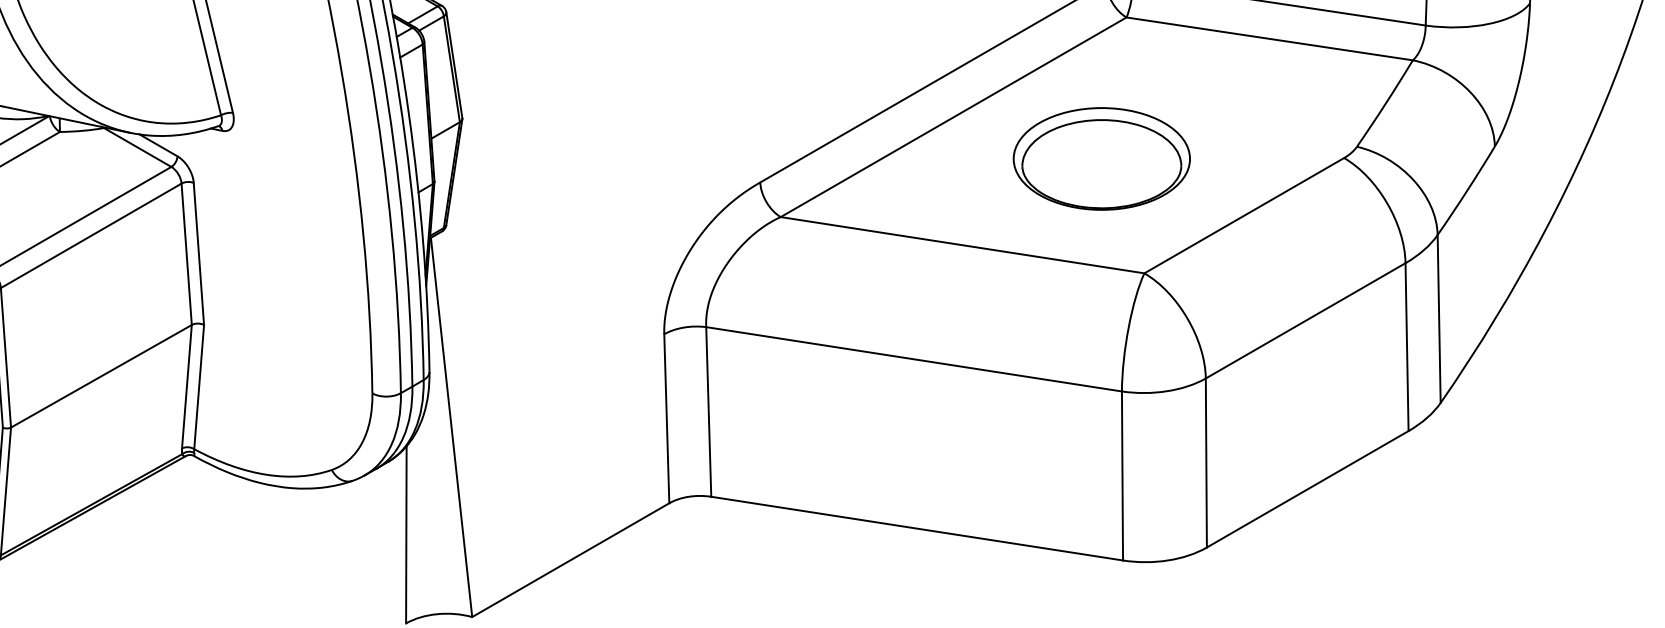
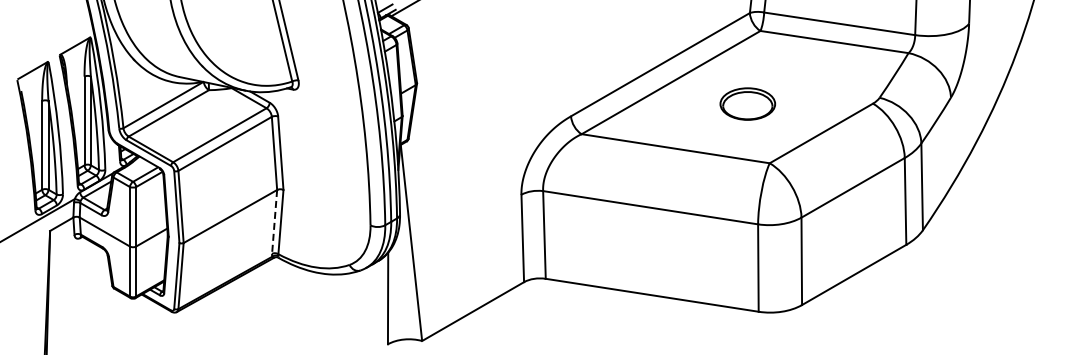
part: (1101, 157) -> (747, 103), size x0.6
line: (186, 387) -> (274, 222), solid -> dashed

